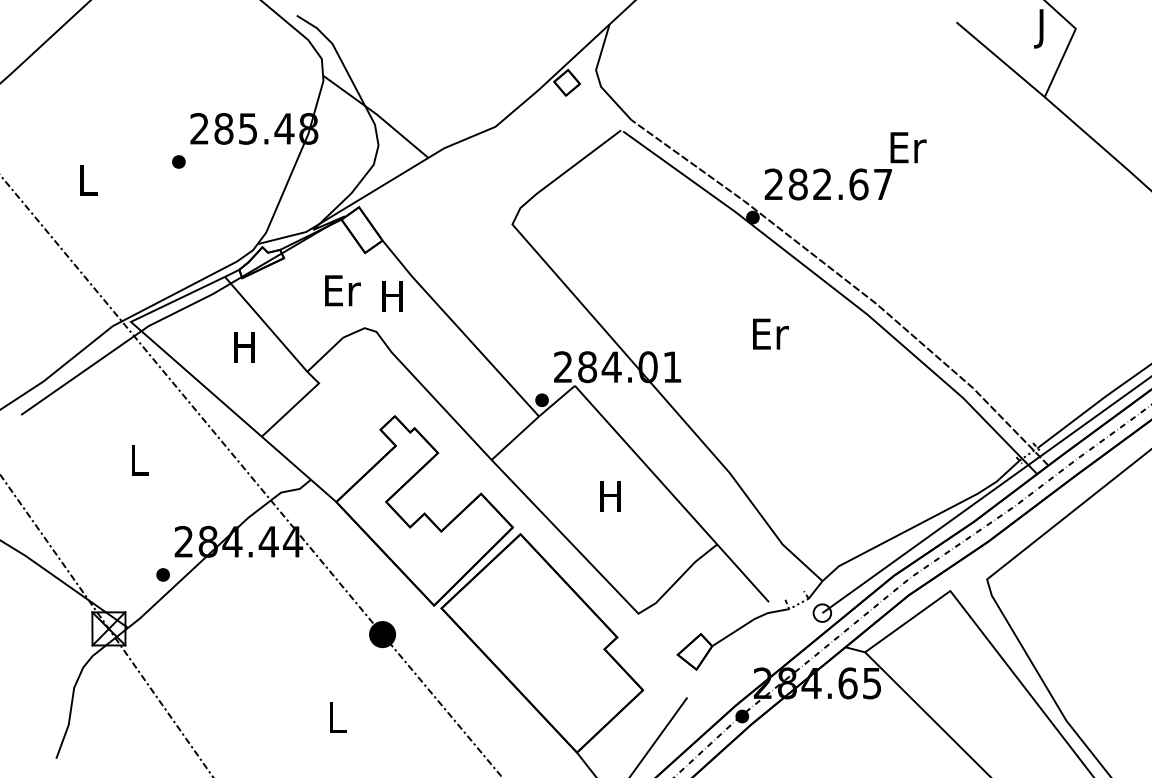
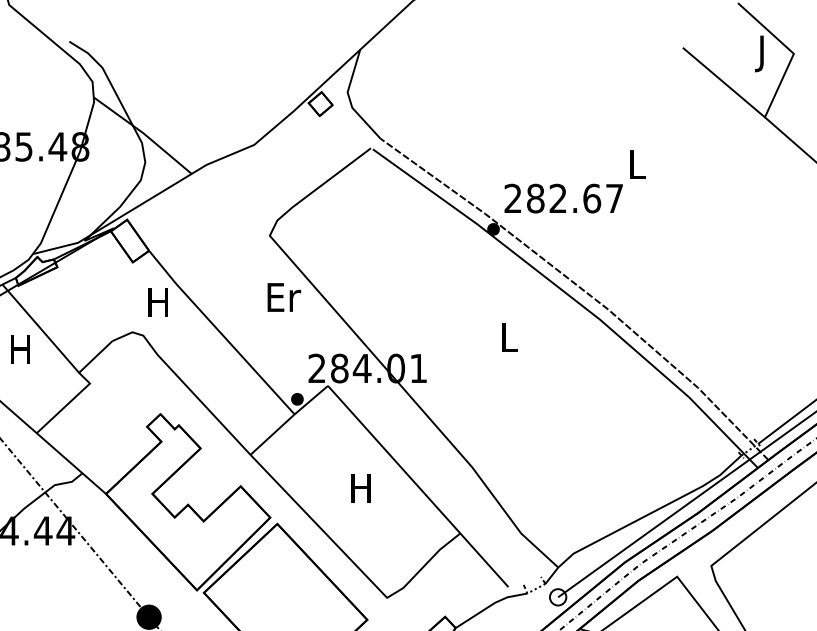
text: (908, 147) -> (638, 164), Er -> L
text: (342, 290) -> (283, 297), moved
text: (770, 333) -> (509, 337), Er -> L

